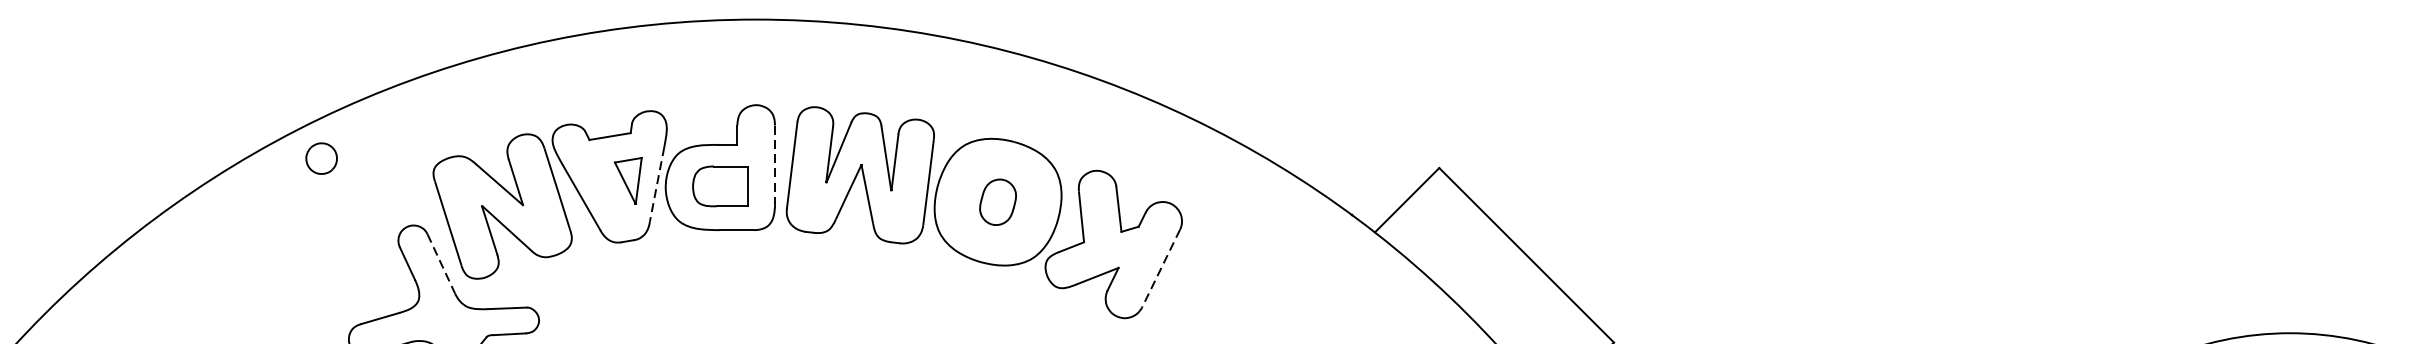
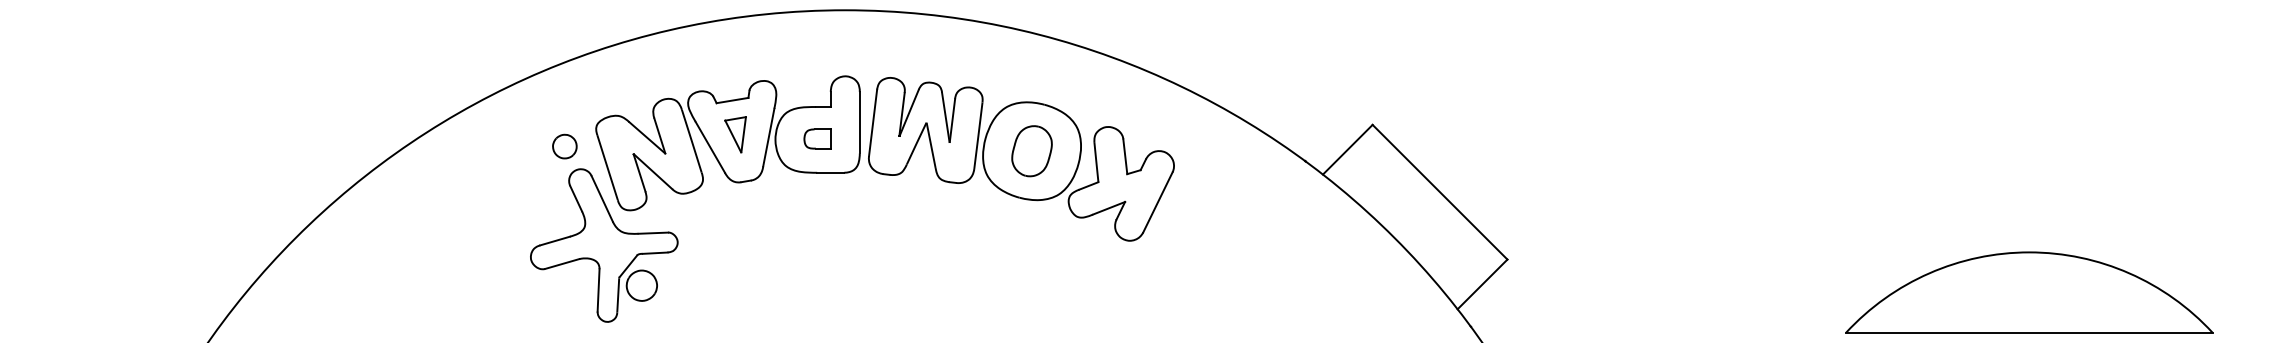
part: (321, 158) -> (564, 146), moved
line: (774, 164) -> (859, 122), dashed -> solid
part: (628, 180) -> (735, 134), moved
line: (656, 185) -> (768, 138), dashed -> solid
part: (720, 185) -> (817, 138), size x0.62
part: (997, 202) -> (1031, 151), size x1.43
line: (441, 264) -> (602, 199), dashed -> solid
line: (1160, 268) -> (1157, 202), dashed -> solid

